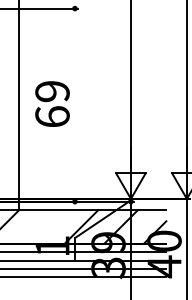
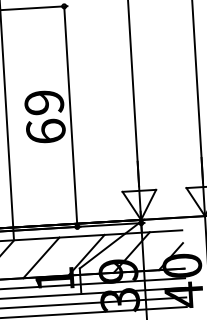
line: (74, 104) -> (70, 115), added
line: (41, 226) -> (40, 257), added

